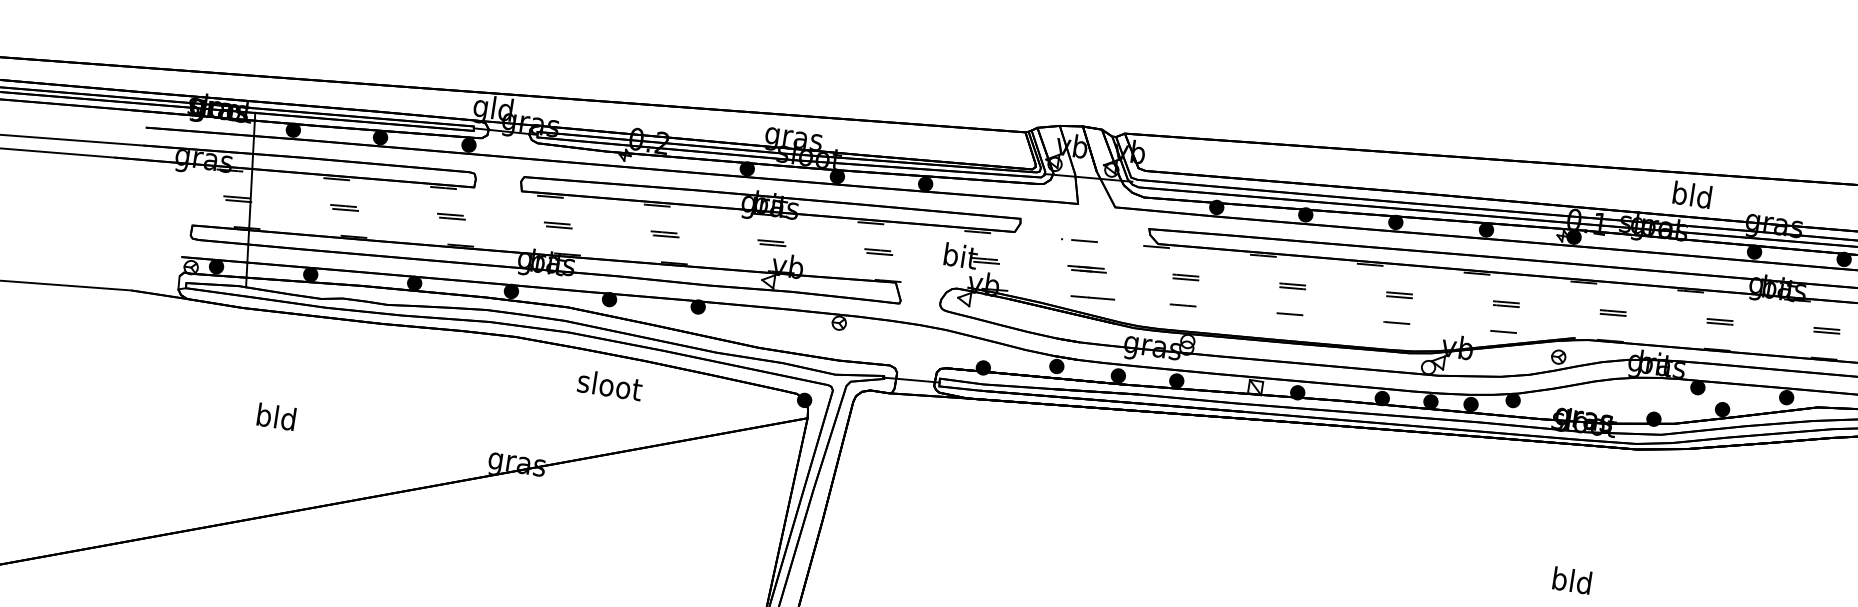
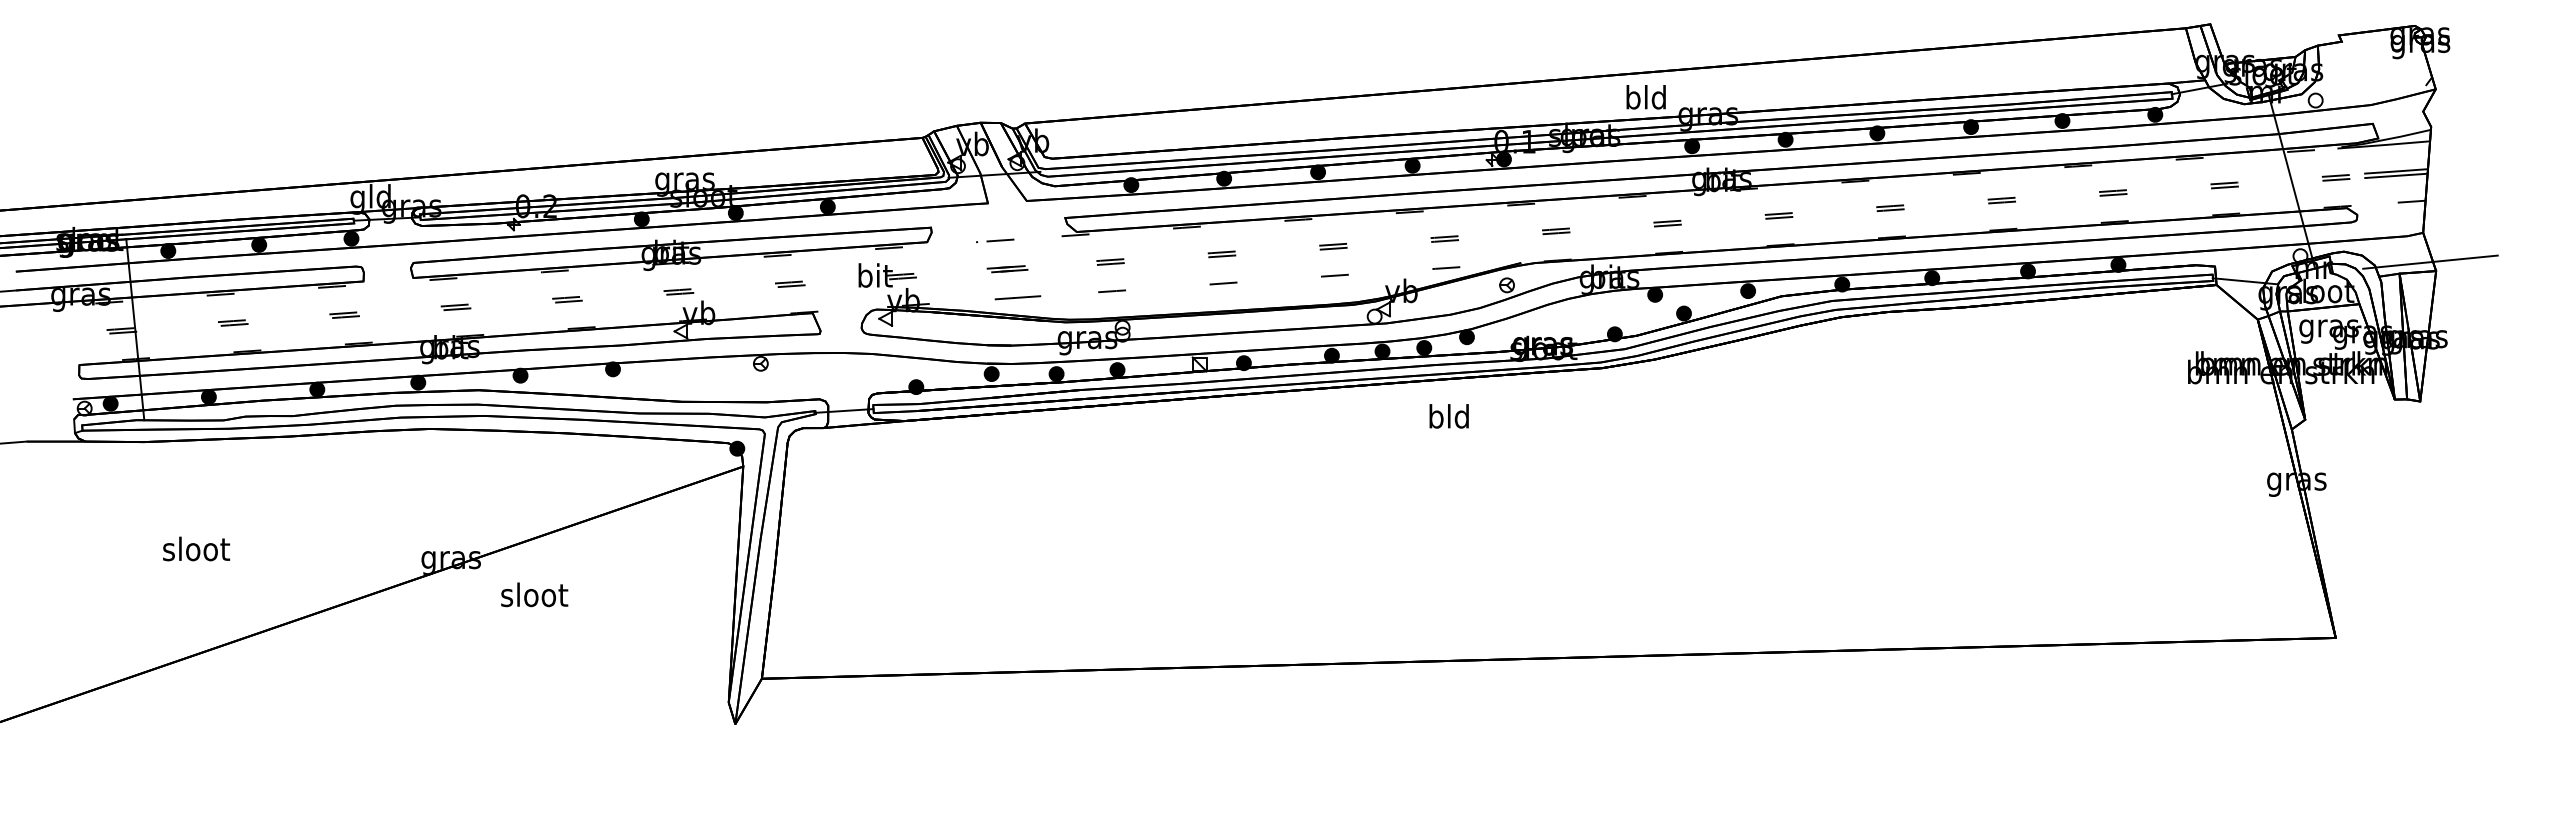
text: (1691, 195) -> (1645, 97), moved
text: (610, 384) -> (534, 594), moved
text: (276, 416) -> (196, 548), bld -> sloot
text: (1571, 580) -> (1448, 416), moved

